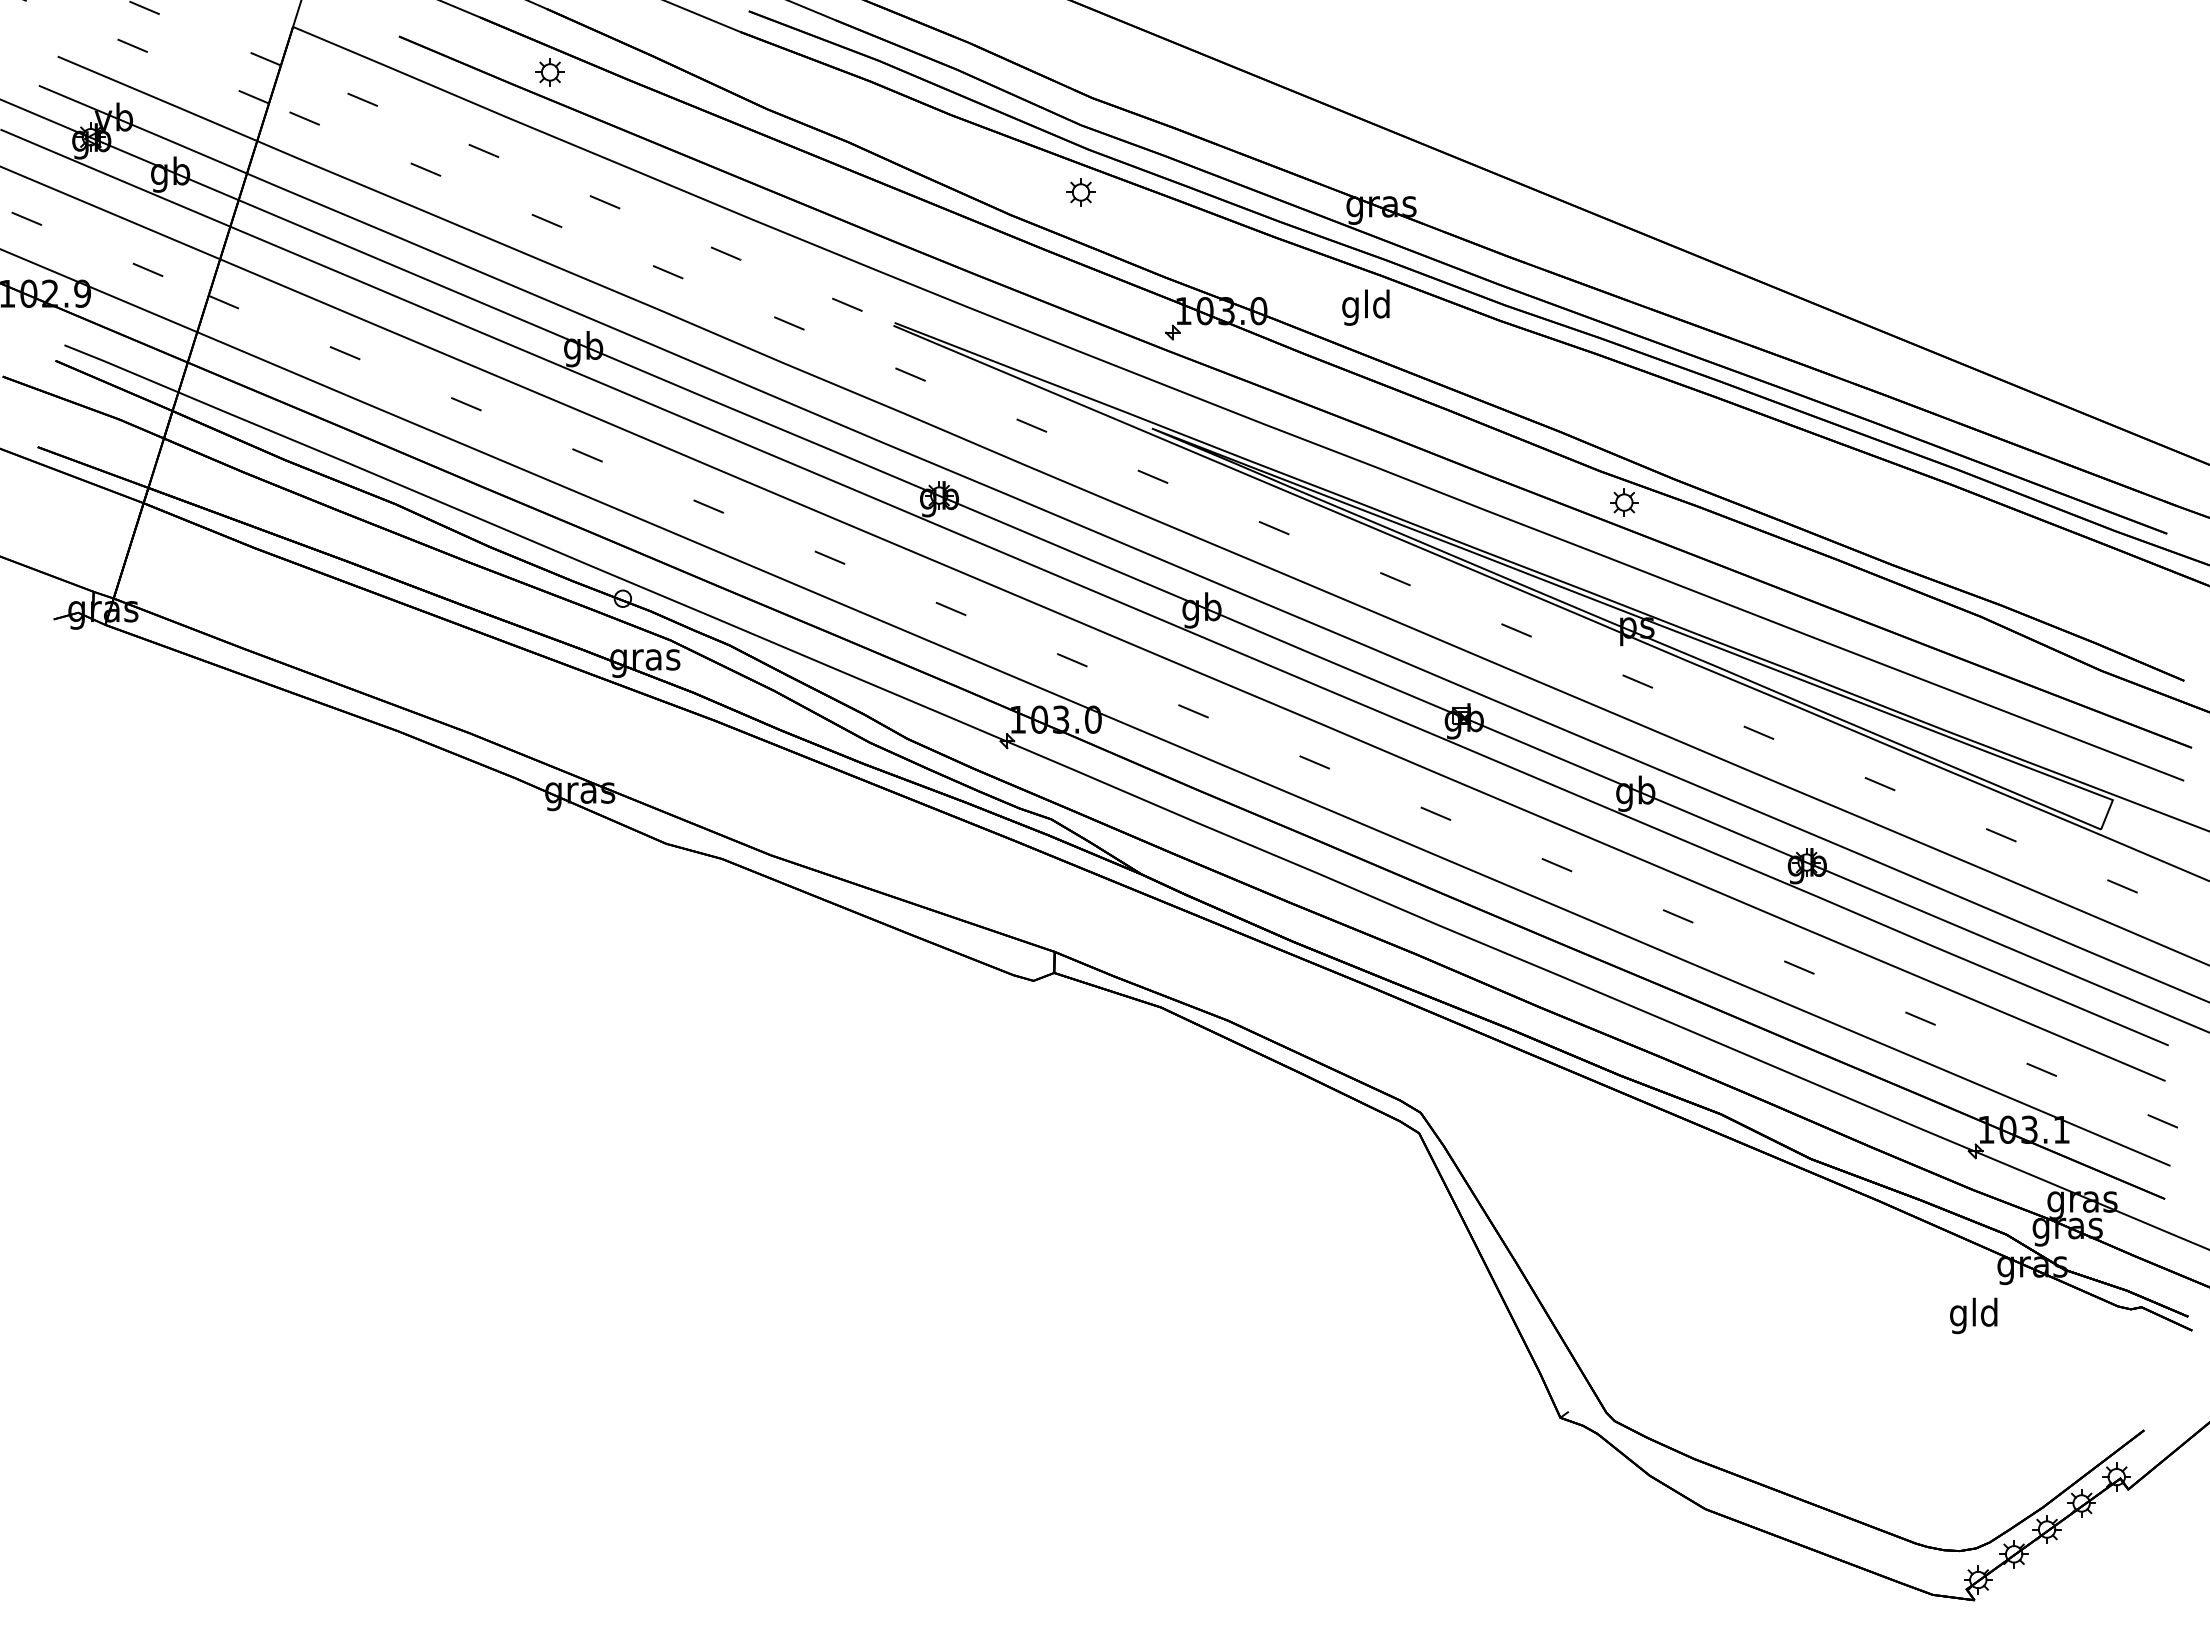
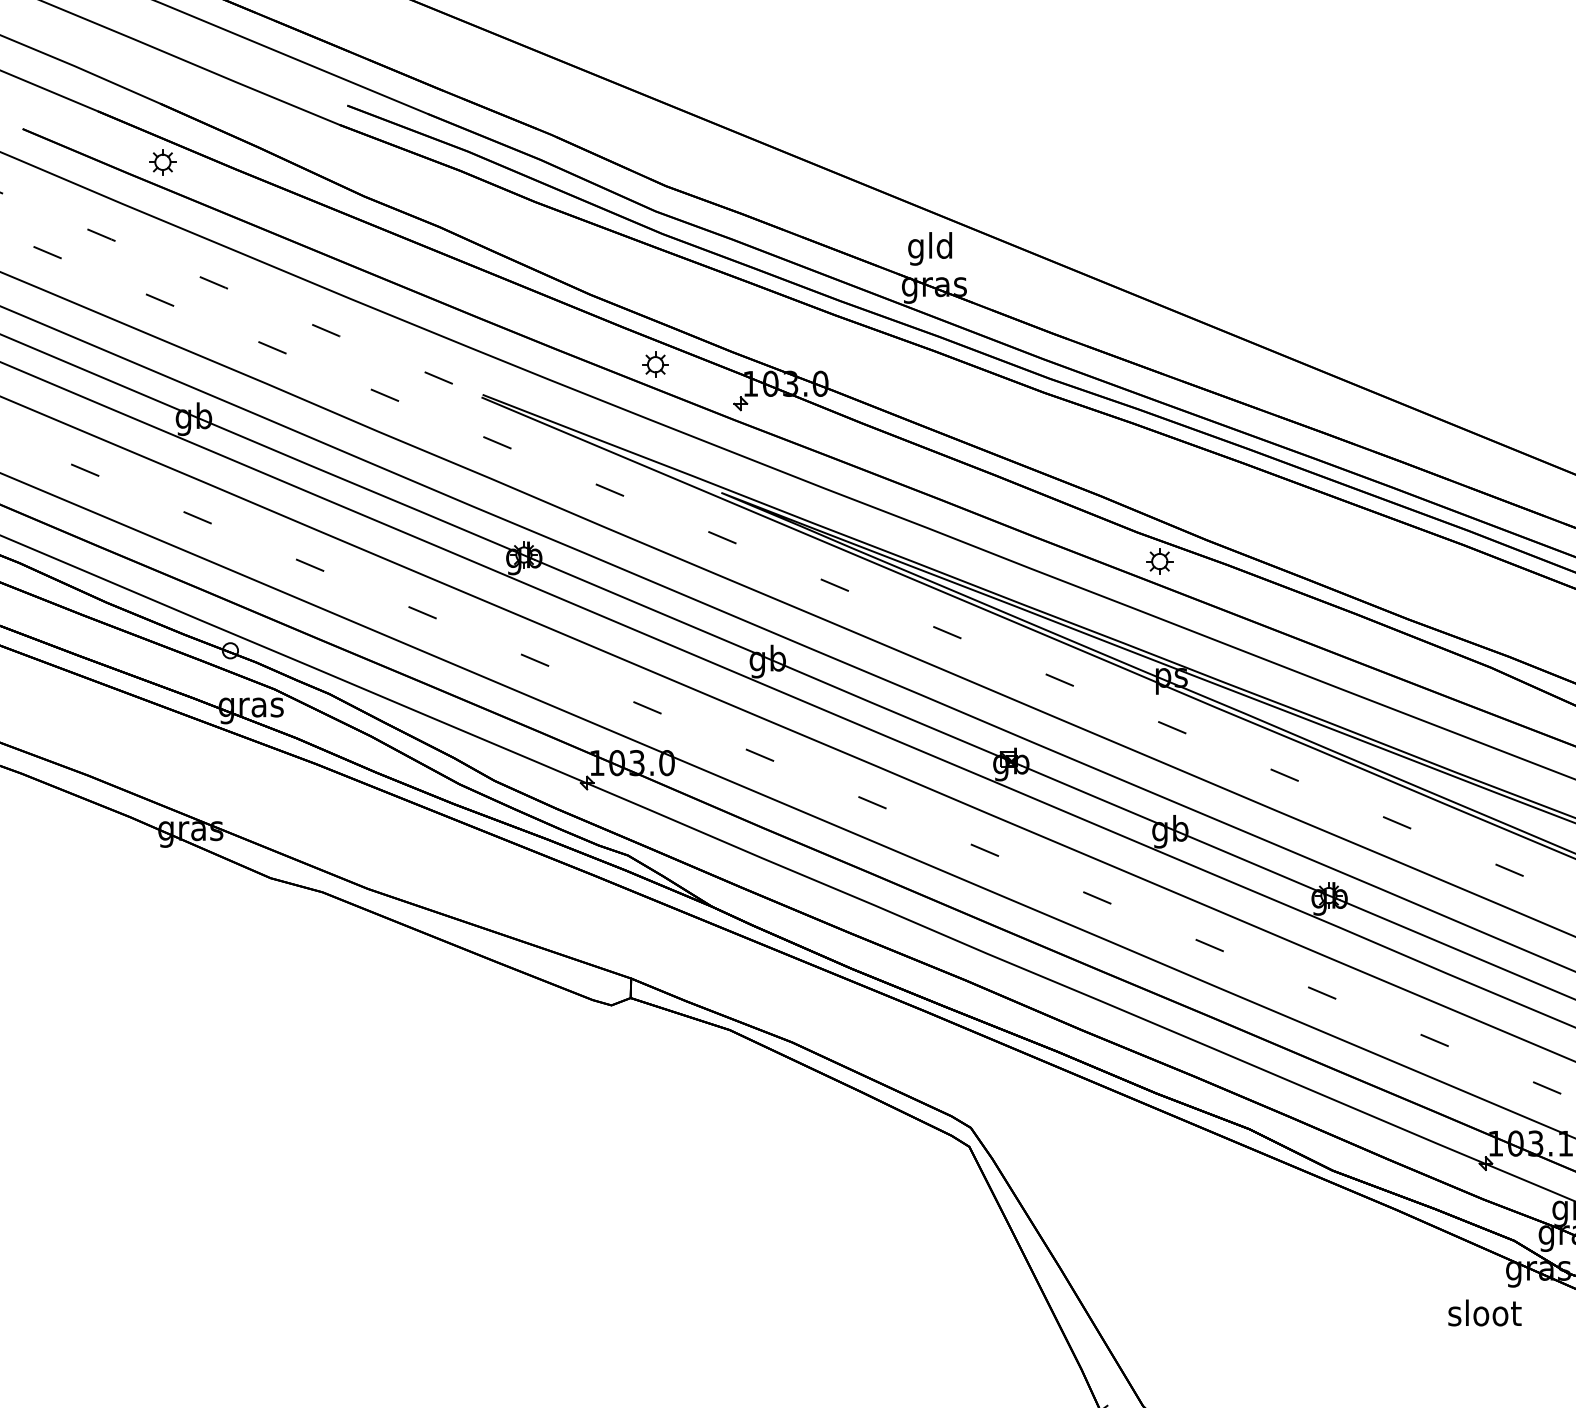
part: (1080, 192) -> (655, 364), moved
text: (1365, 307) -> (929, 248), moved
text: (1974, 1315) -> (1484, 1315), gld -> sloot

